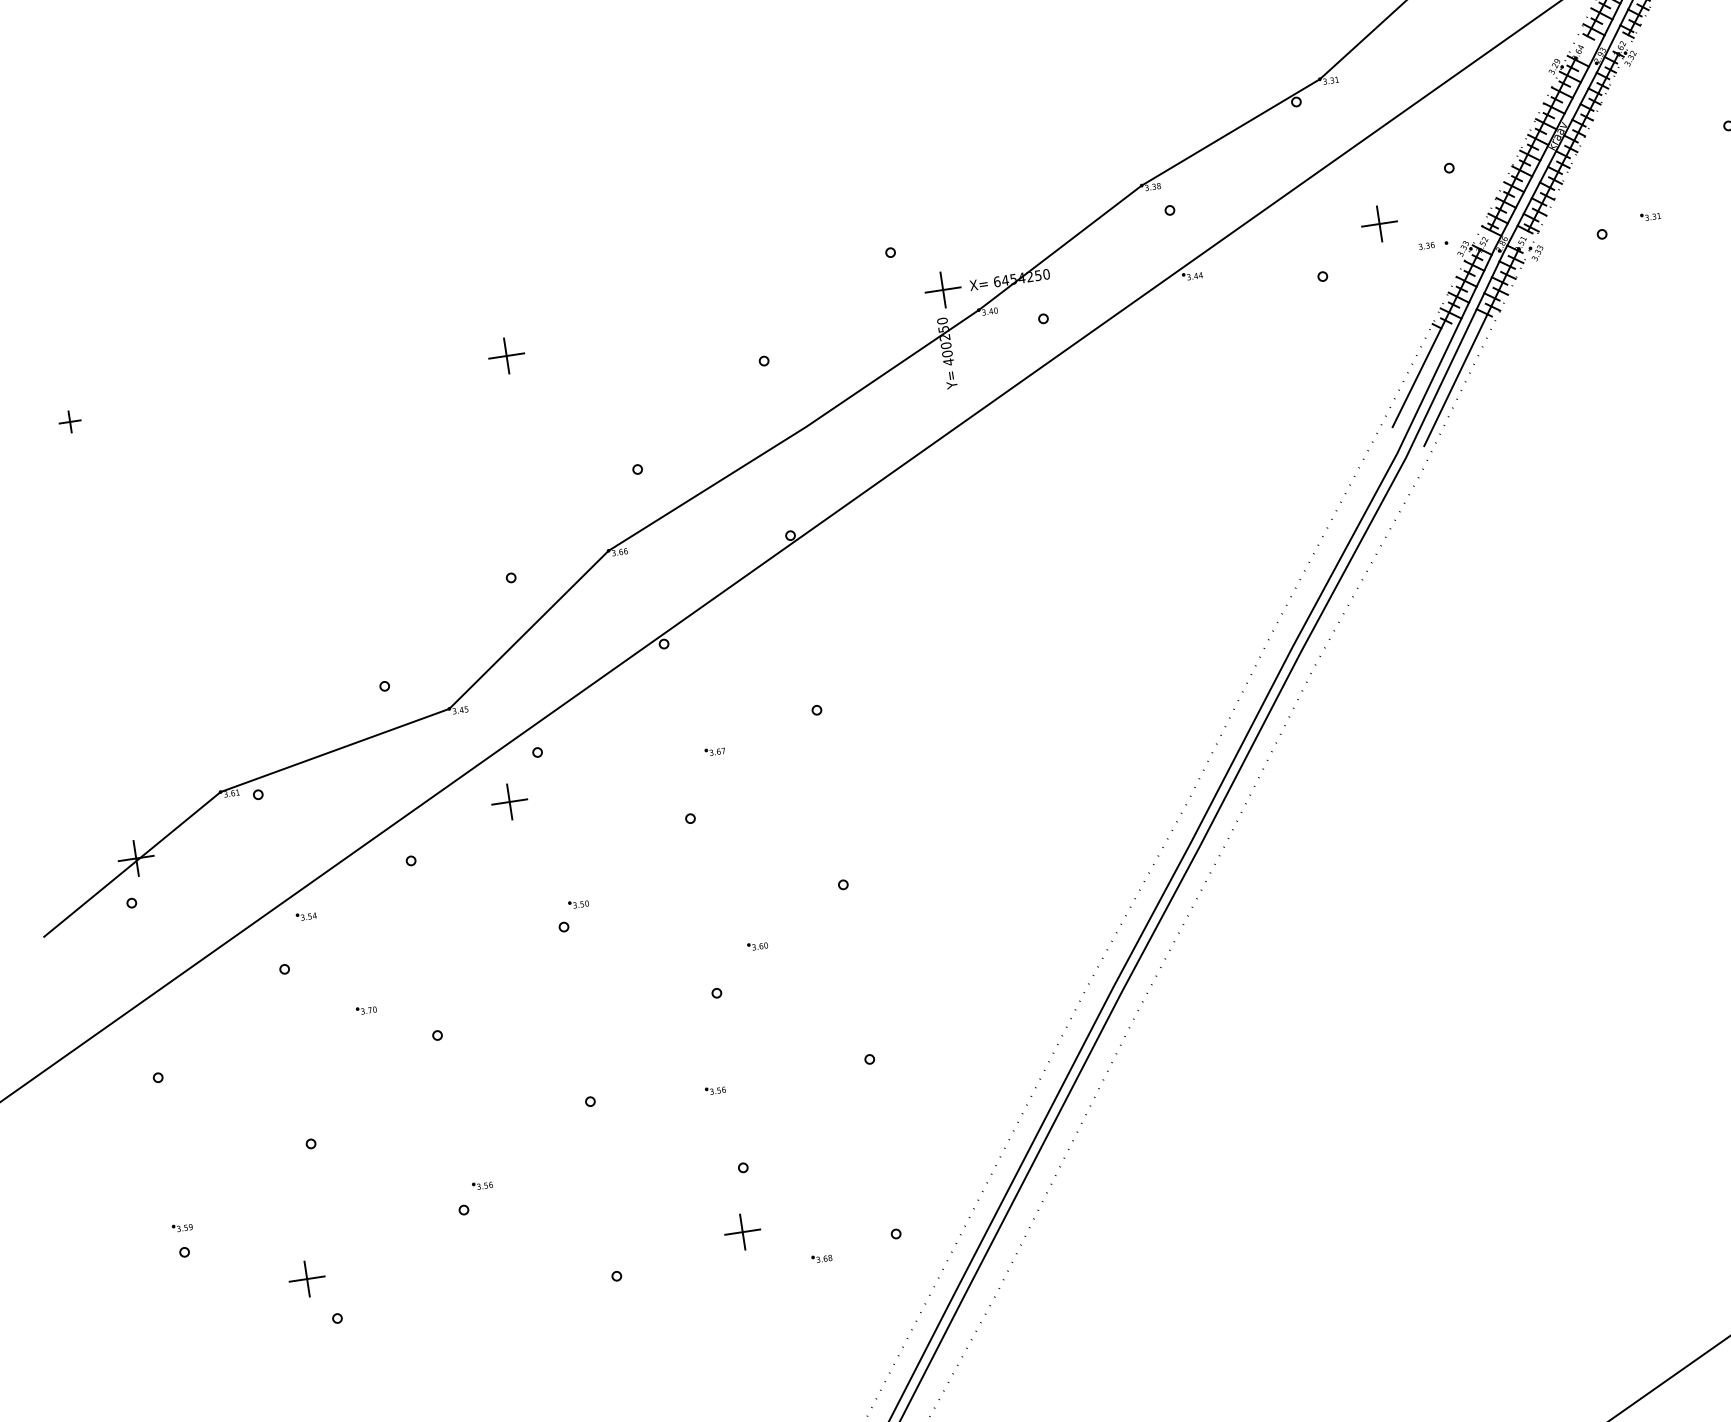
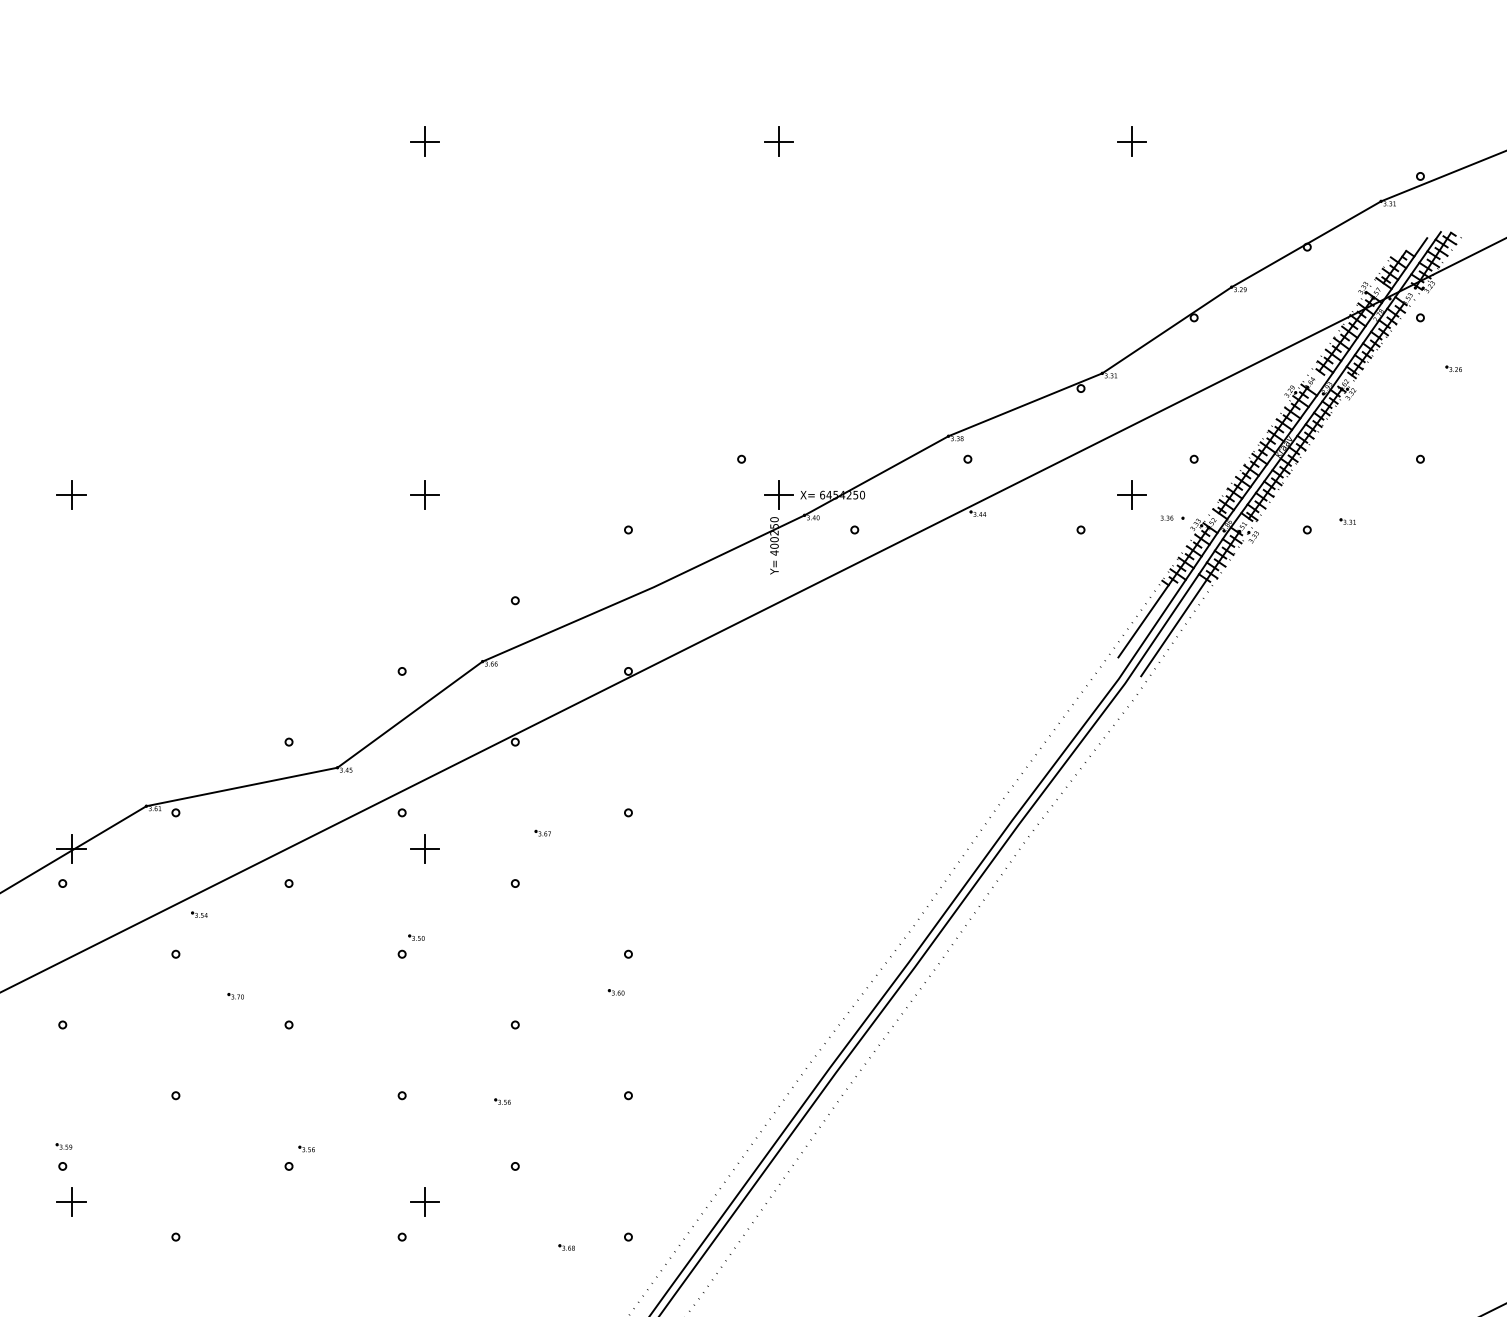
part: (69, 421) -> (71, 494), size x1.67
part: (508, 801) -> (424, 848), moved
part: (756, 946) -> (615, 992), moved
part: (741, 1231) -> (424, 1201), moved
part: (306, 1278) -> (71, 1201), moved

